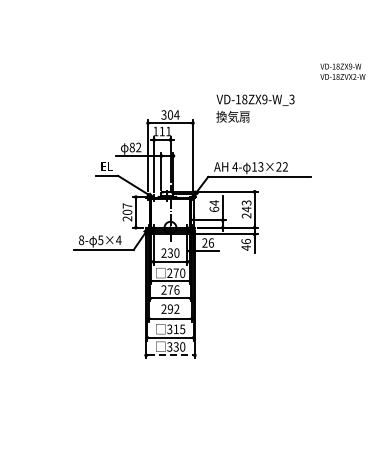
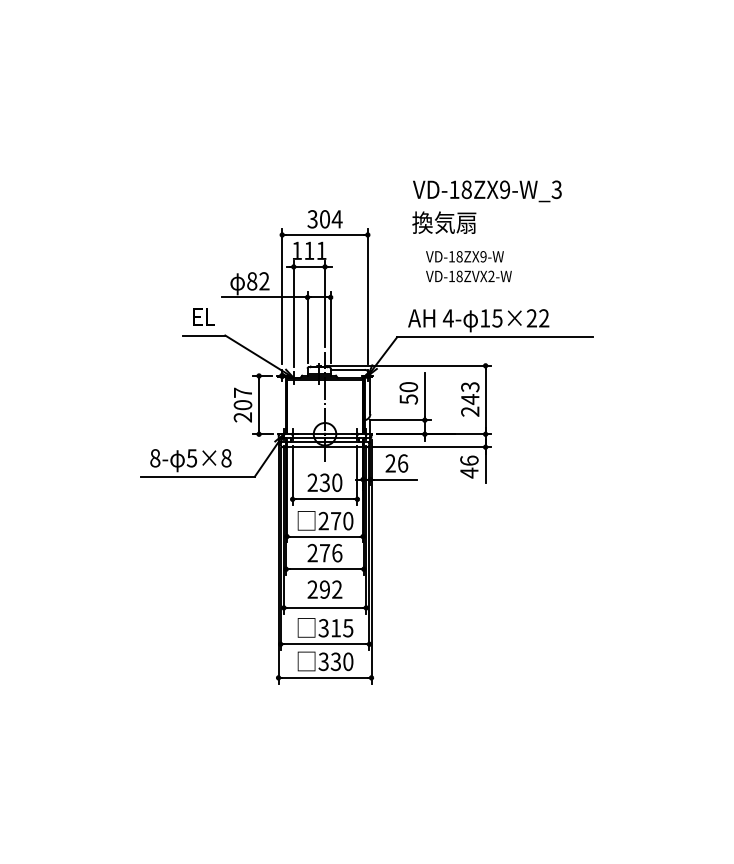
text: (342, 71) -> (468, 266), moved
text: (260, 165) -> (496, 315), 13×22 -> 15×22
text: (214, 205) -> (408, 391), 64 -> 50
text: (118, 240) -> (225, 458), 5×4 -> 5×8
line: (170, 355) -> (325, 678), dashed -> solid

